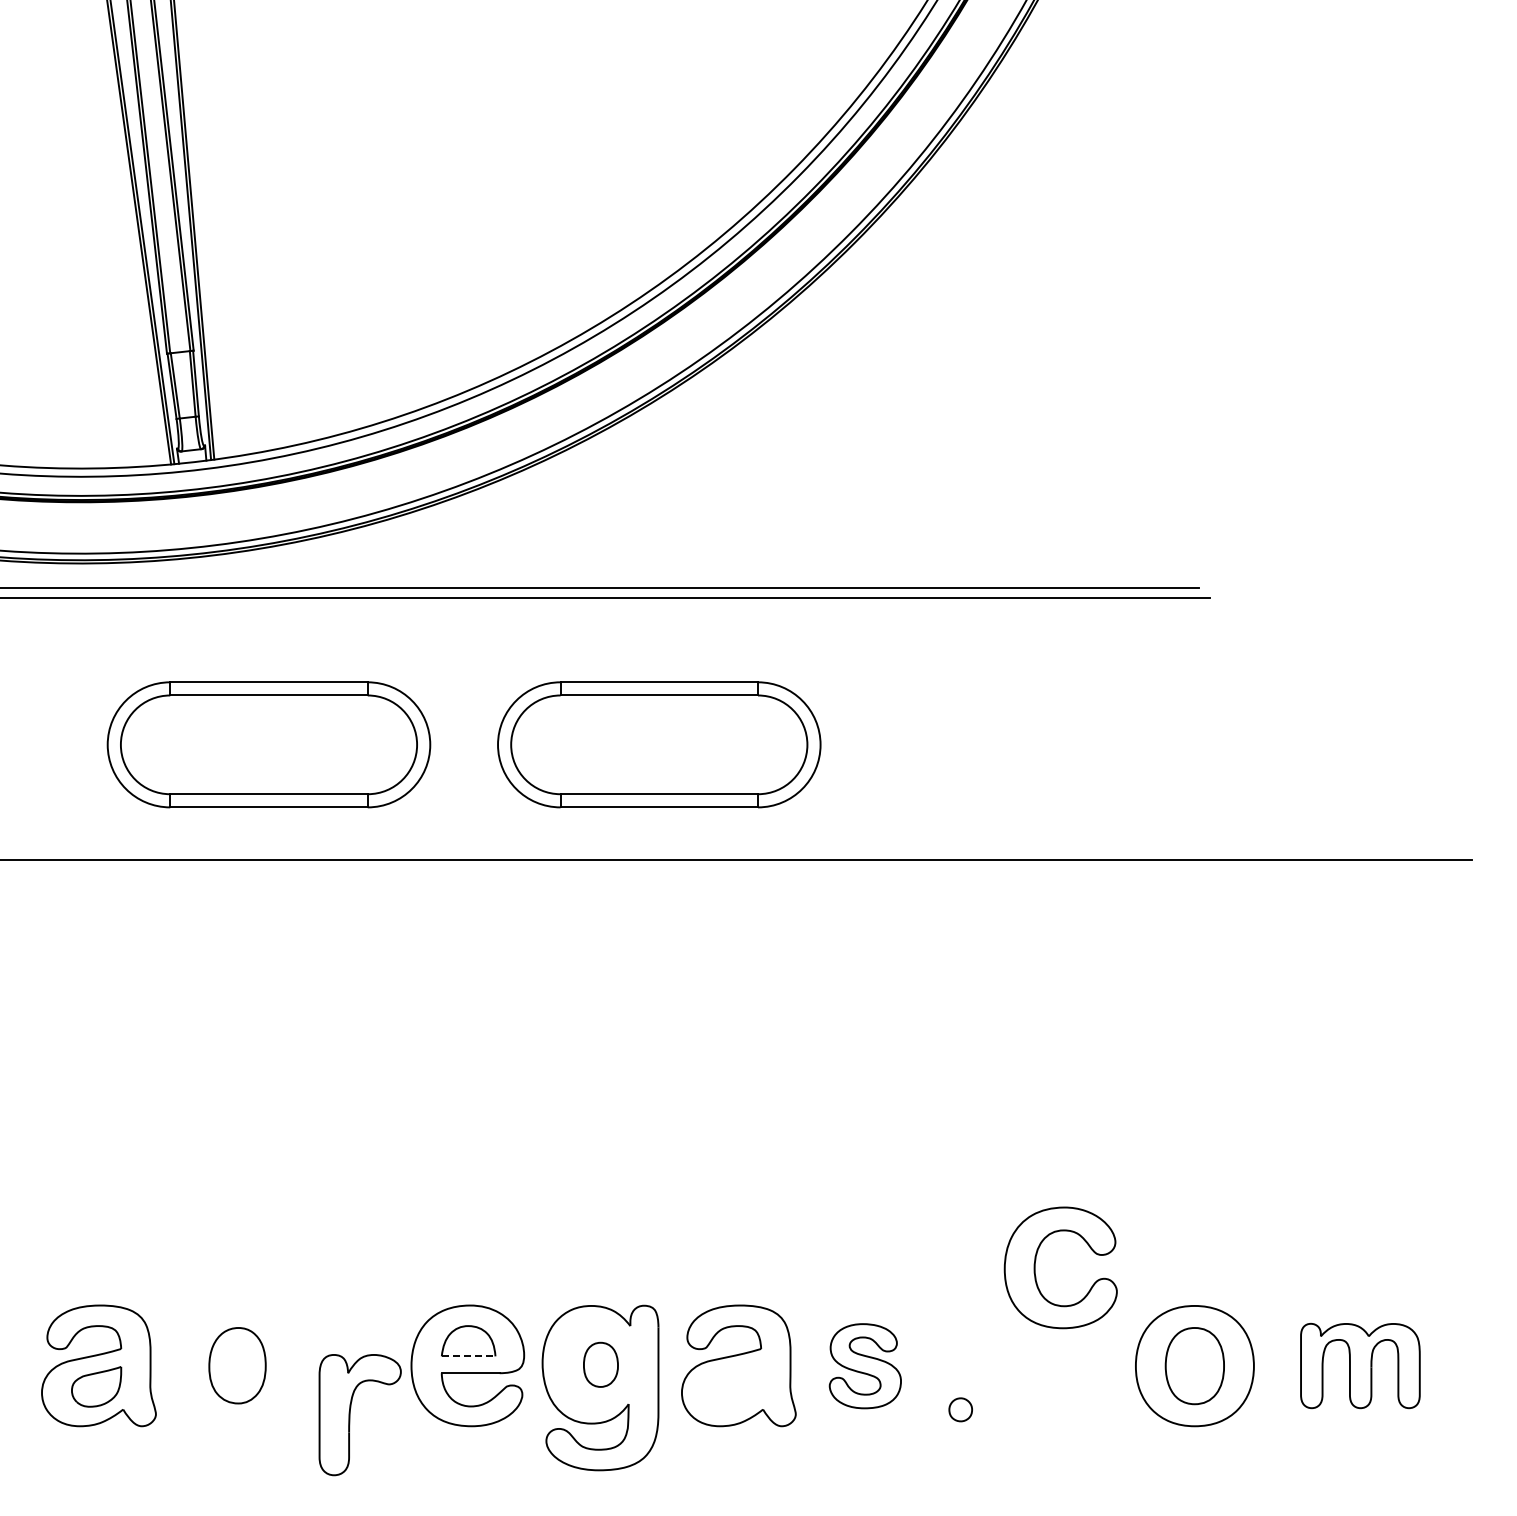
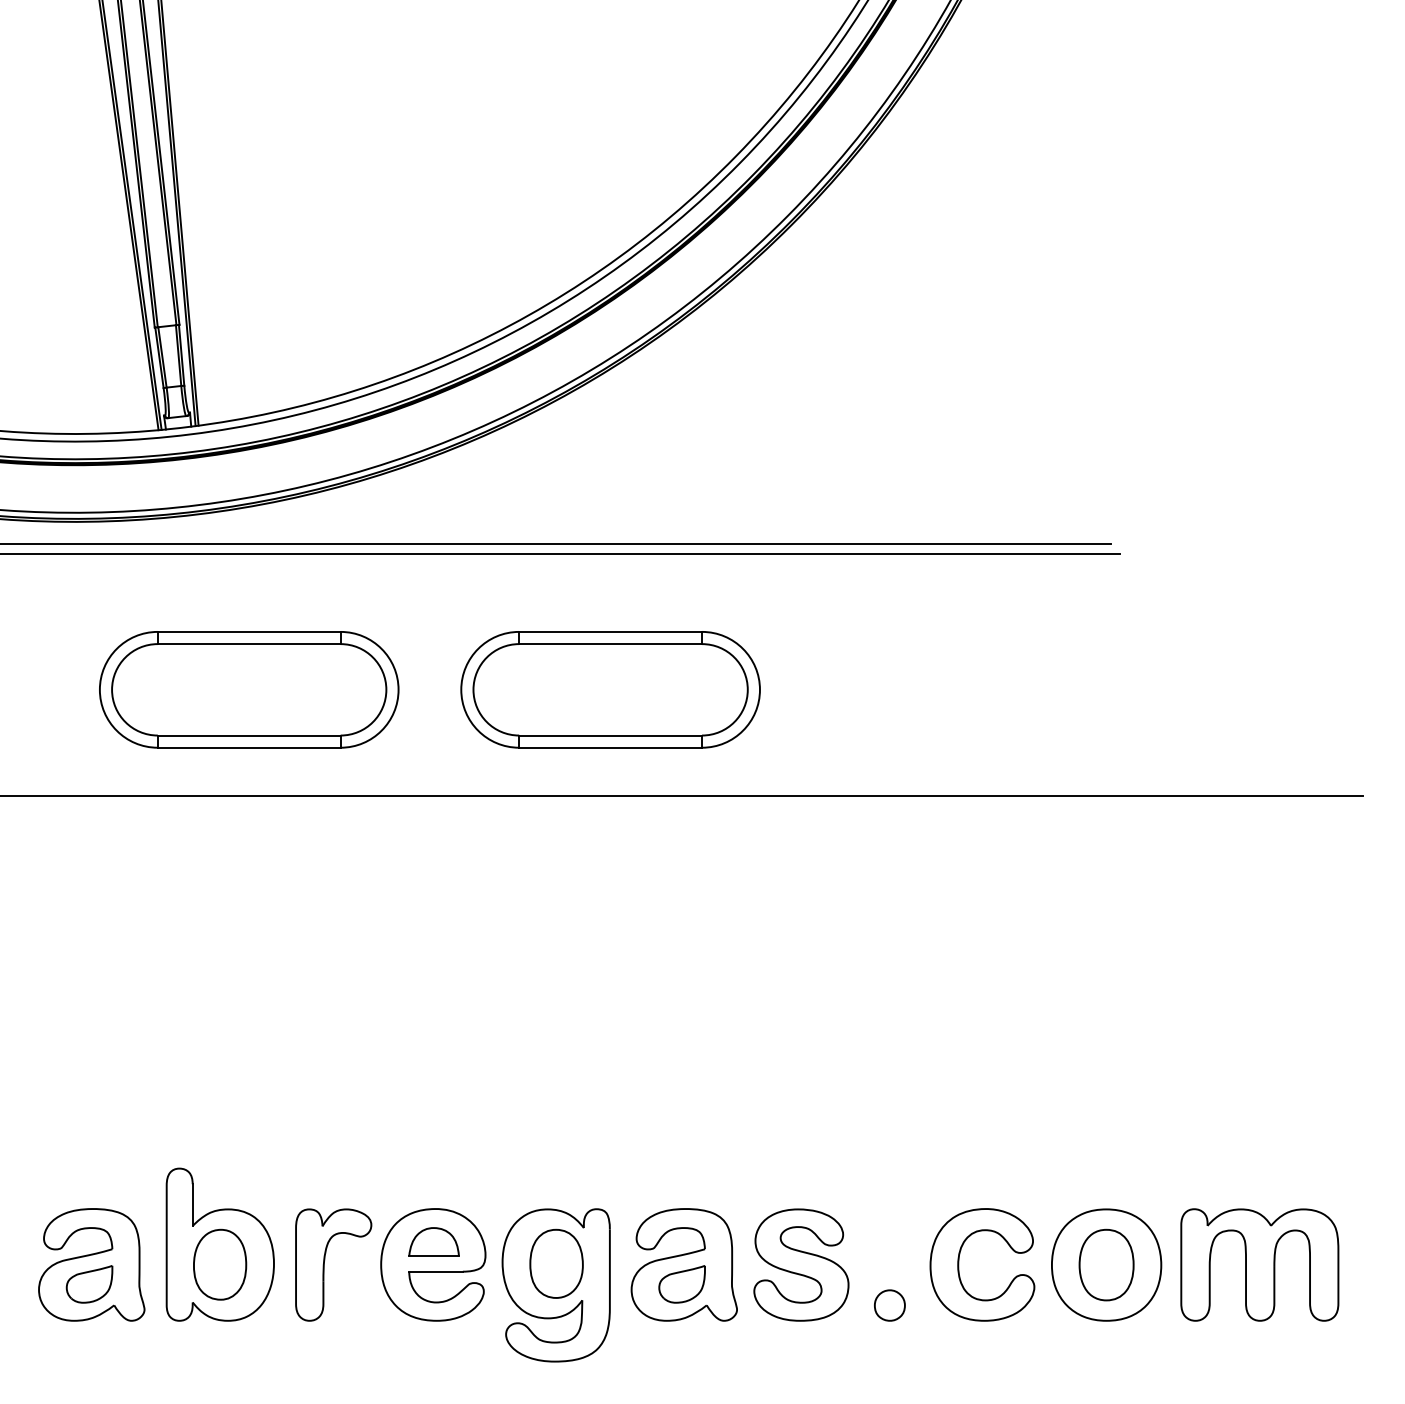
part: (1036, 1260) -> (959, 1258), moved
part: (237, 1344) -> (220, 1245), added
line: (468, 1356) -> (433, 1256), dashed -> solid
part: (600, 1364) -> (556, 1263), size x1.67
part: (1360, 1365) -> (1259, 1264), size x1.43
part: (865, 1366) -> (801, 1265), size x1.43
part: (736, 1386) -> (682, 1283), added
part: (960, 1409) -> (889, 1305), size x1.43
part: (350, 1415) -> (324, 1265), moved

